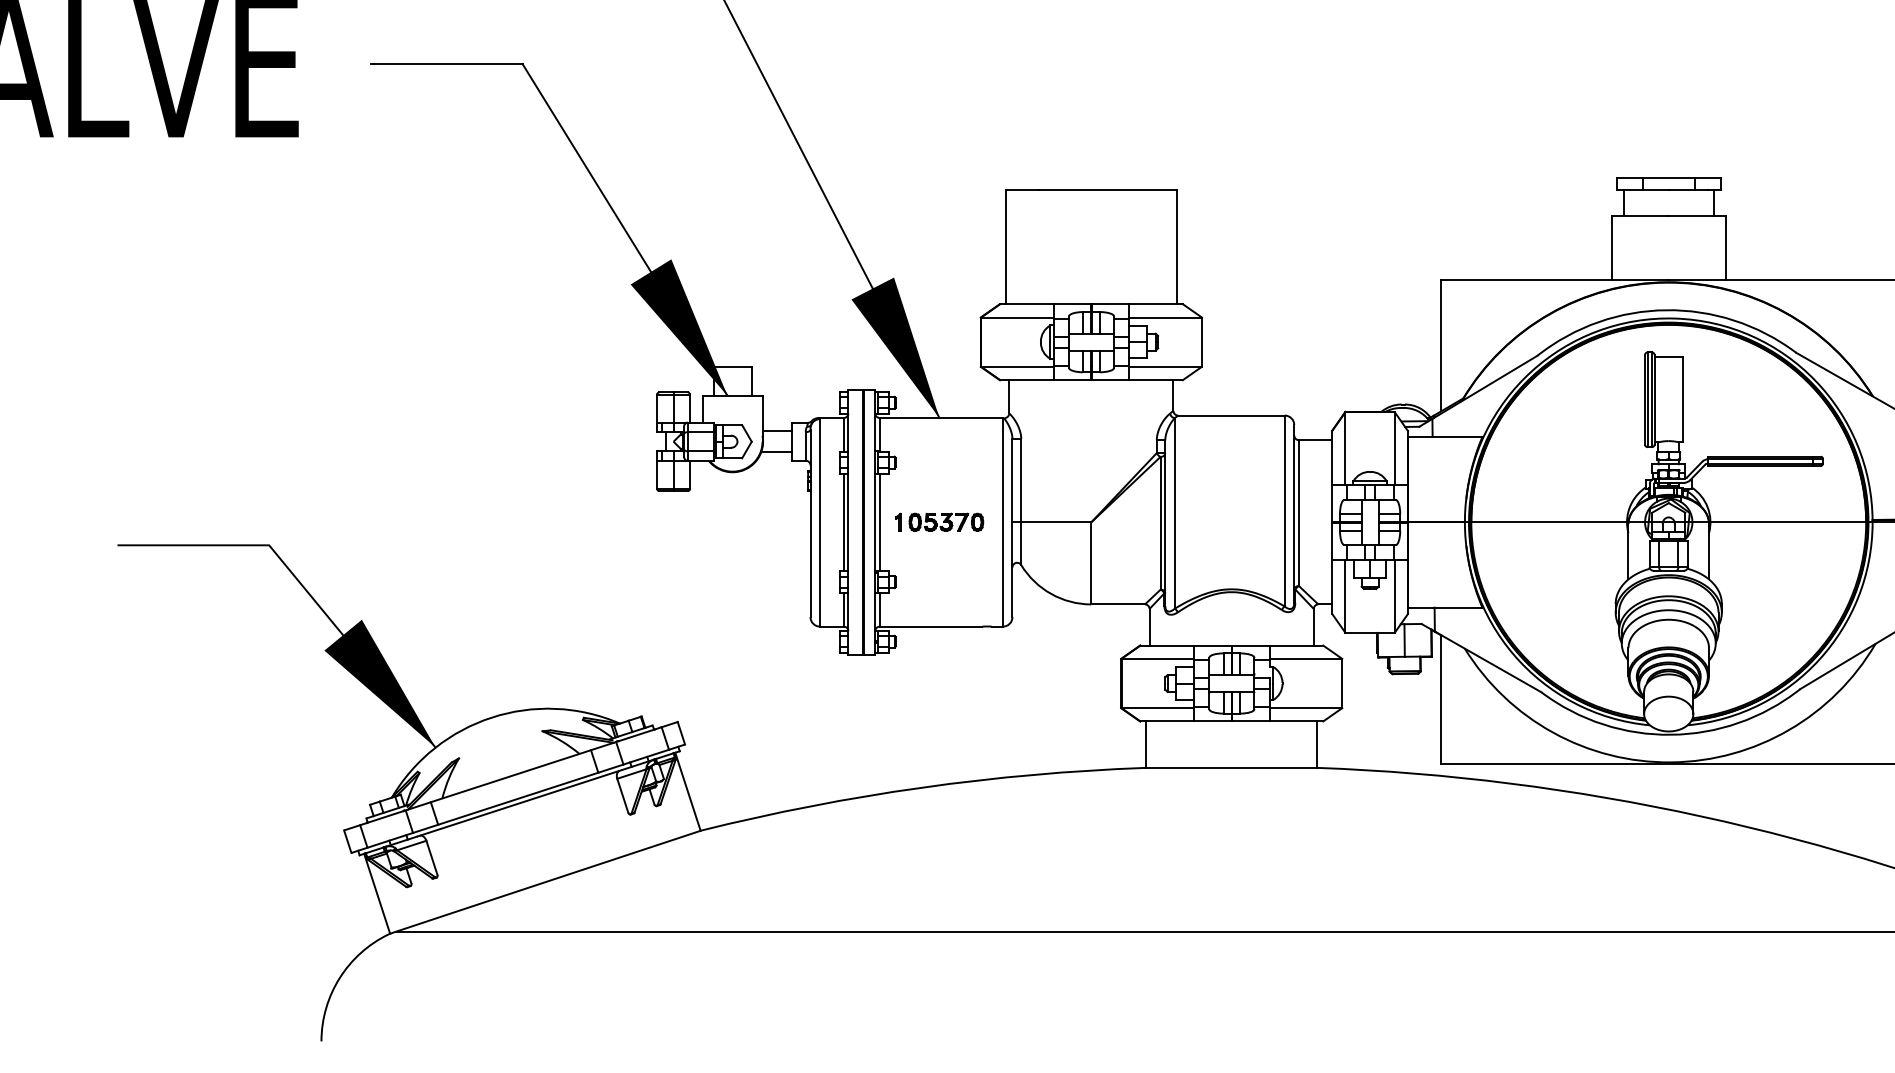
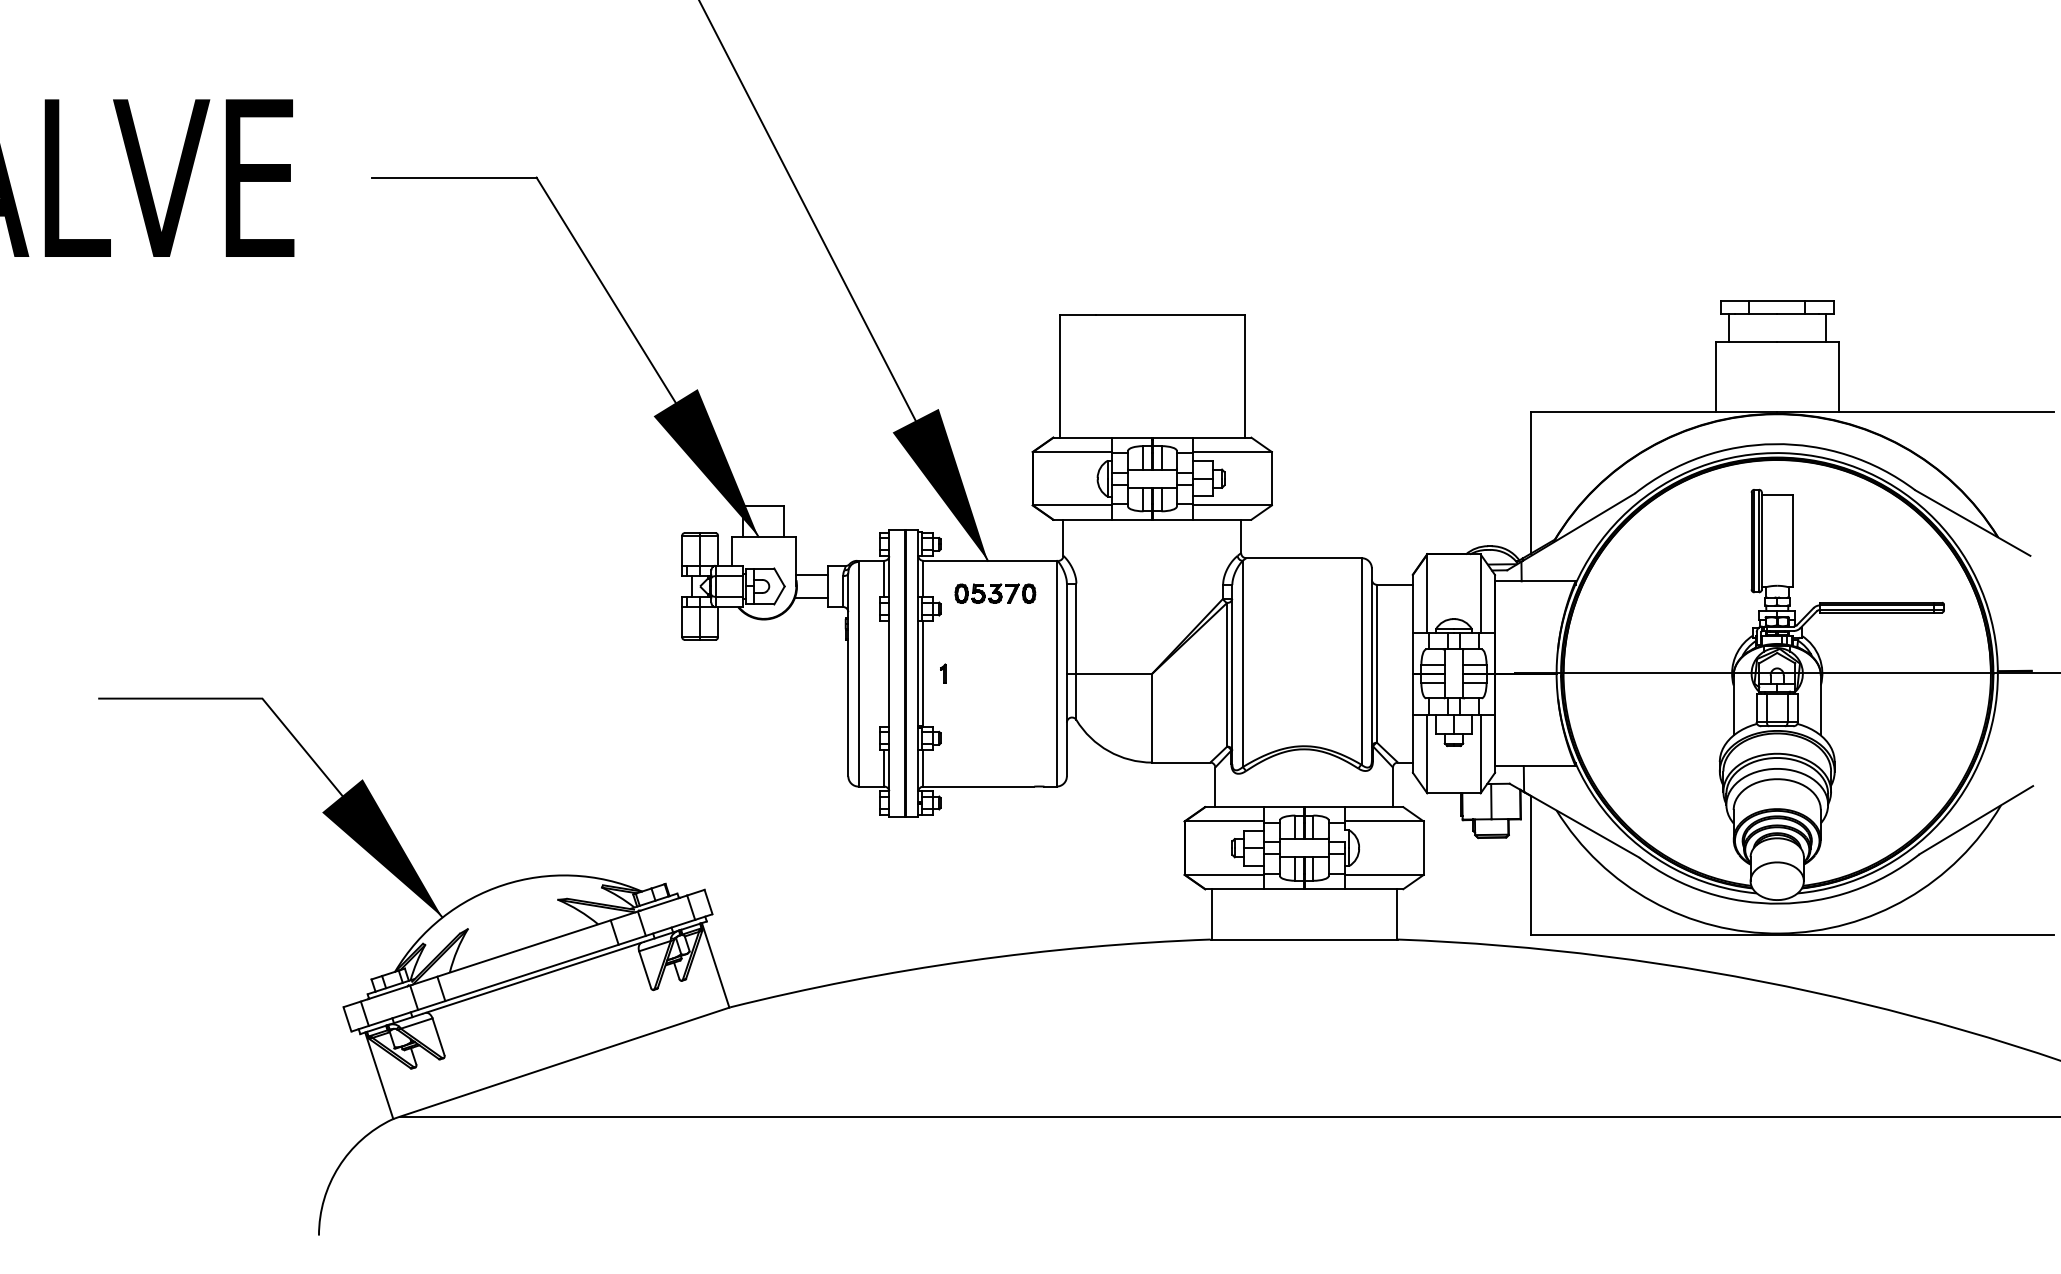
line: (843, 522) -> (884, 673), removed
part: (946, 522) -> (995, 593), moved

